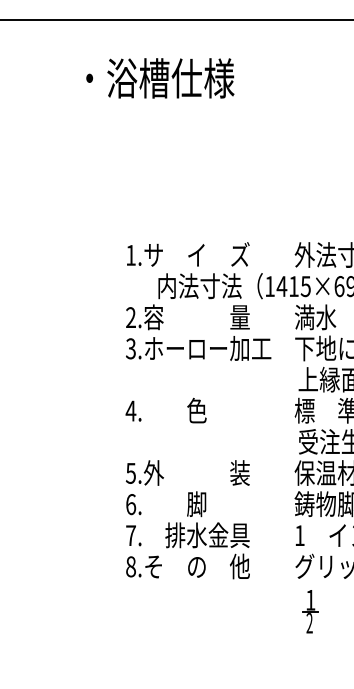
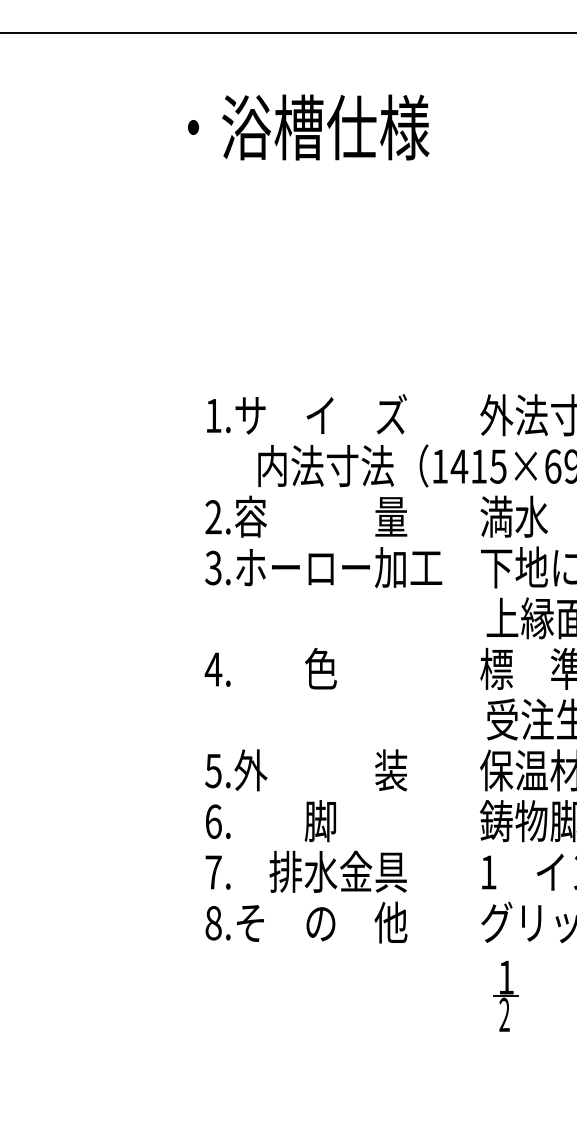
text: (160, 78) -> (308, 127), moved

